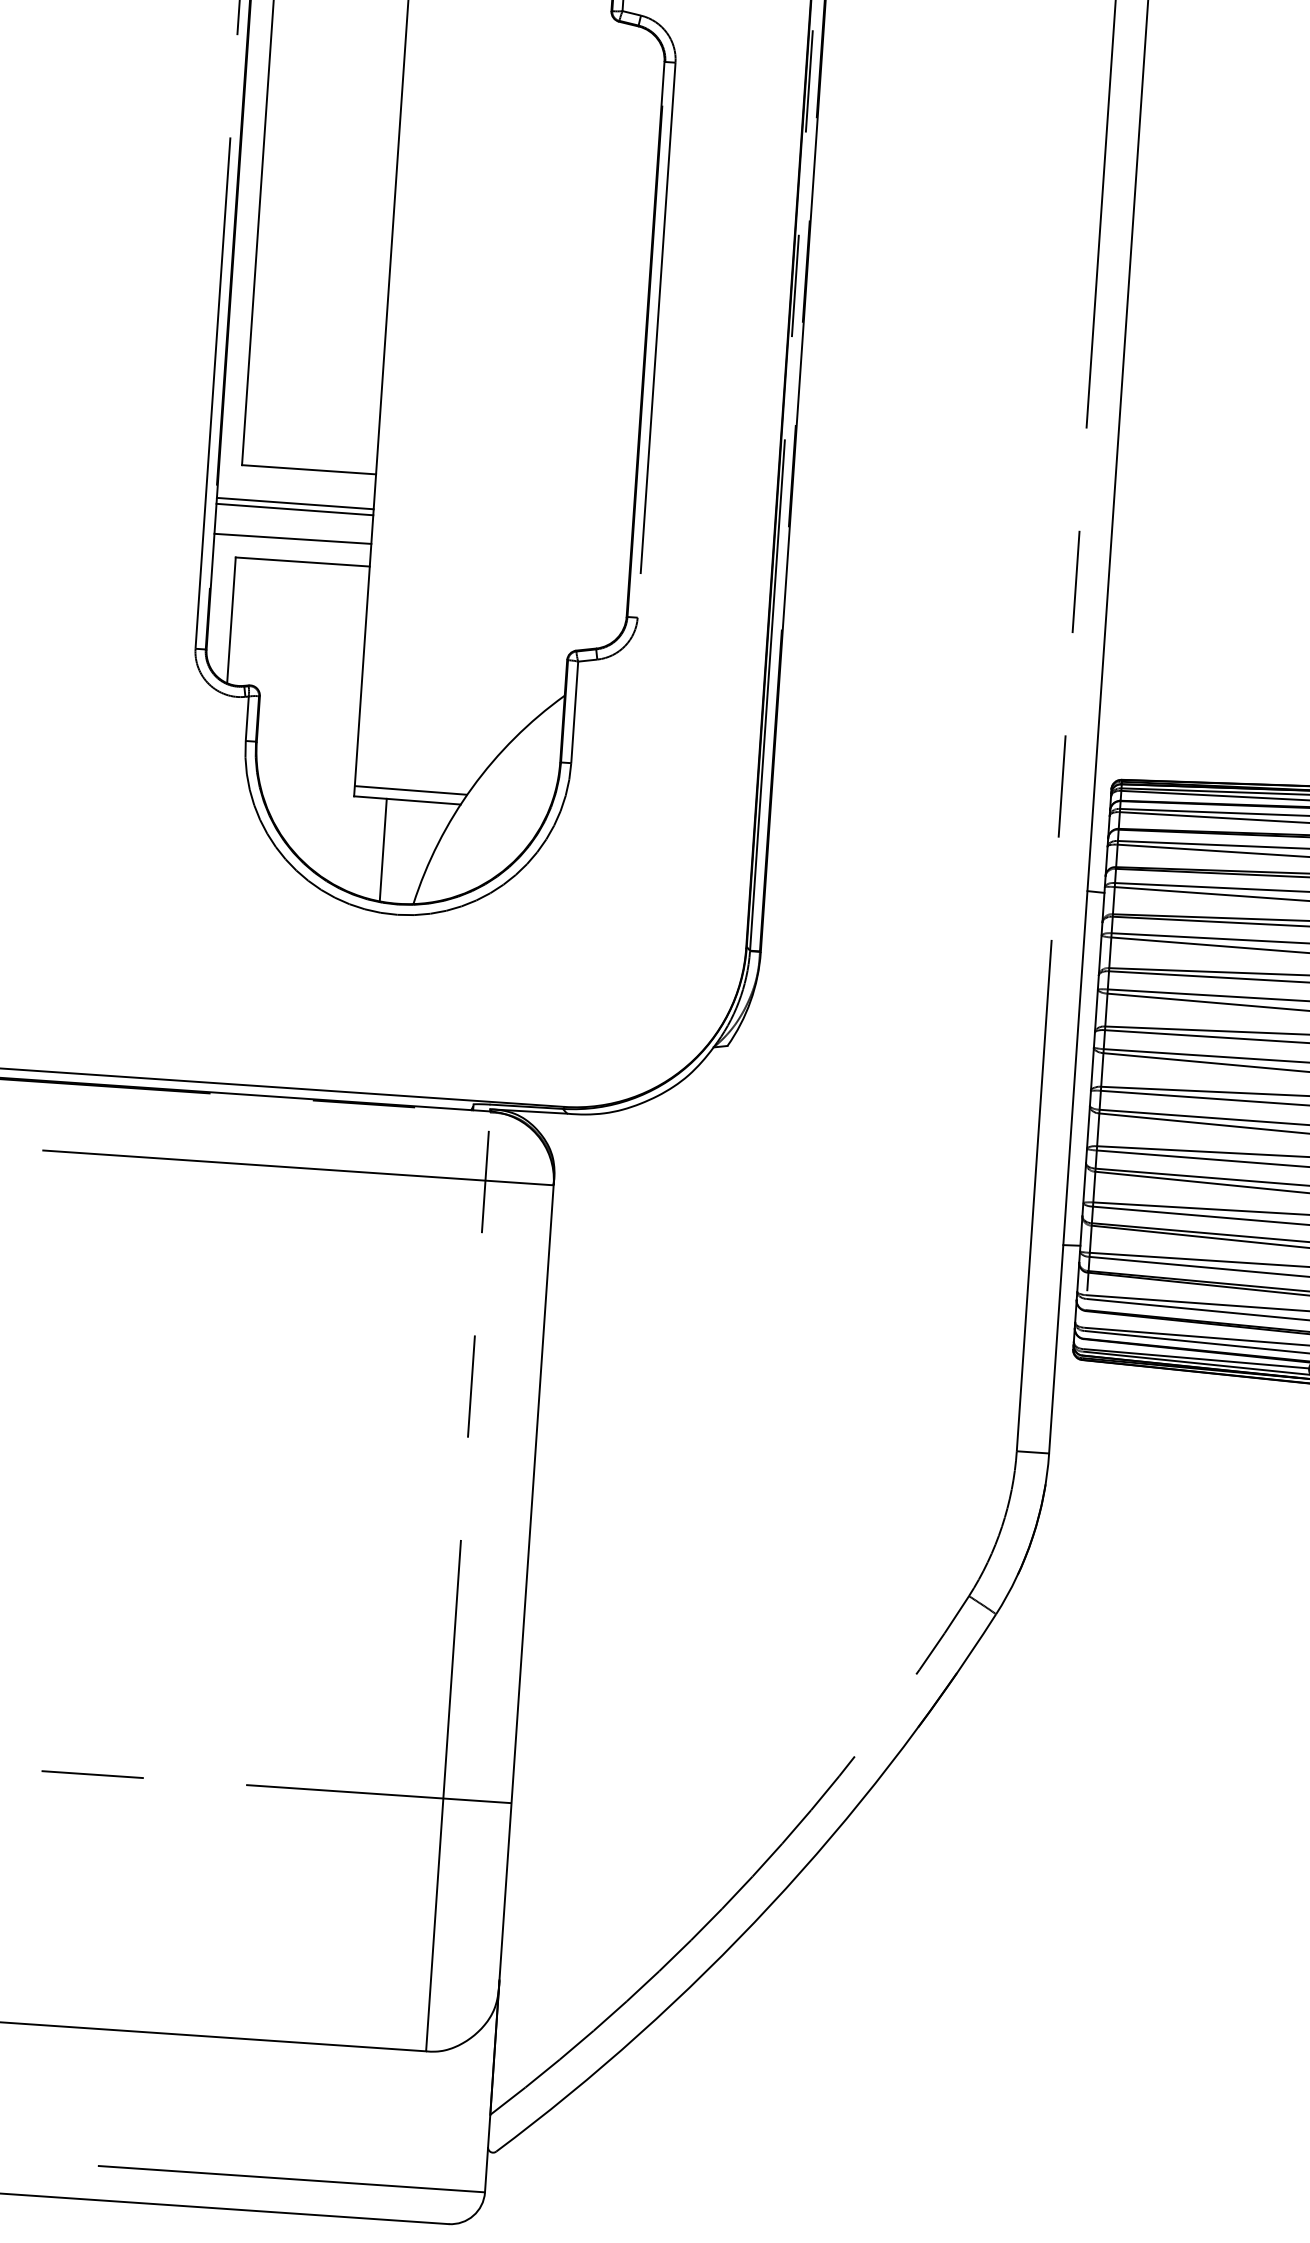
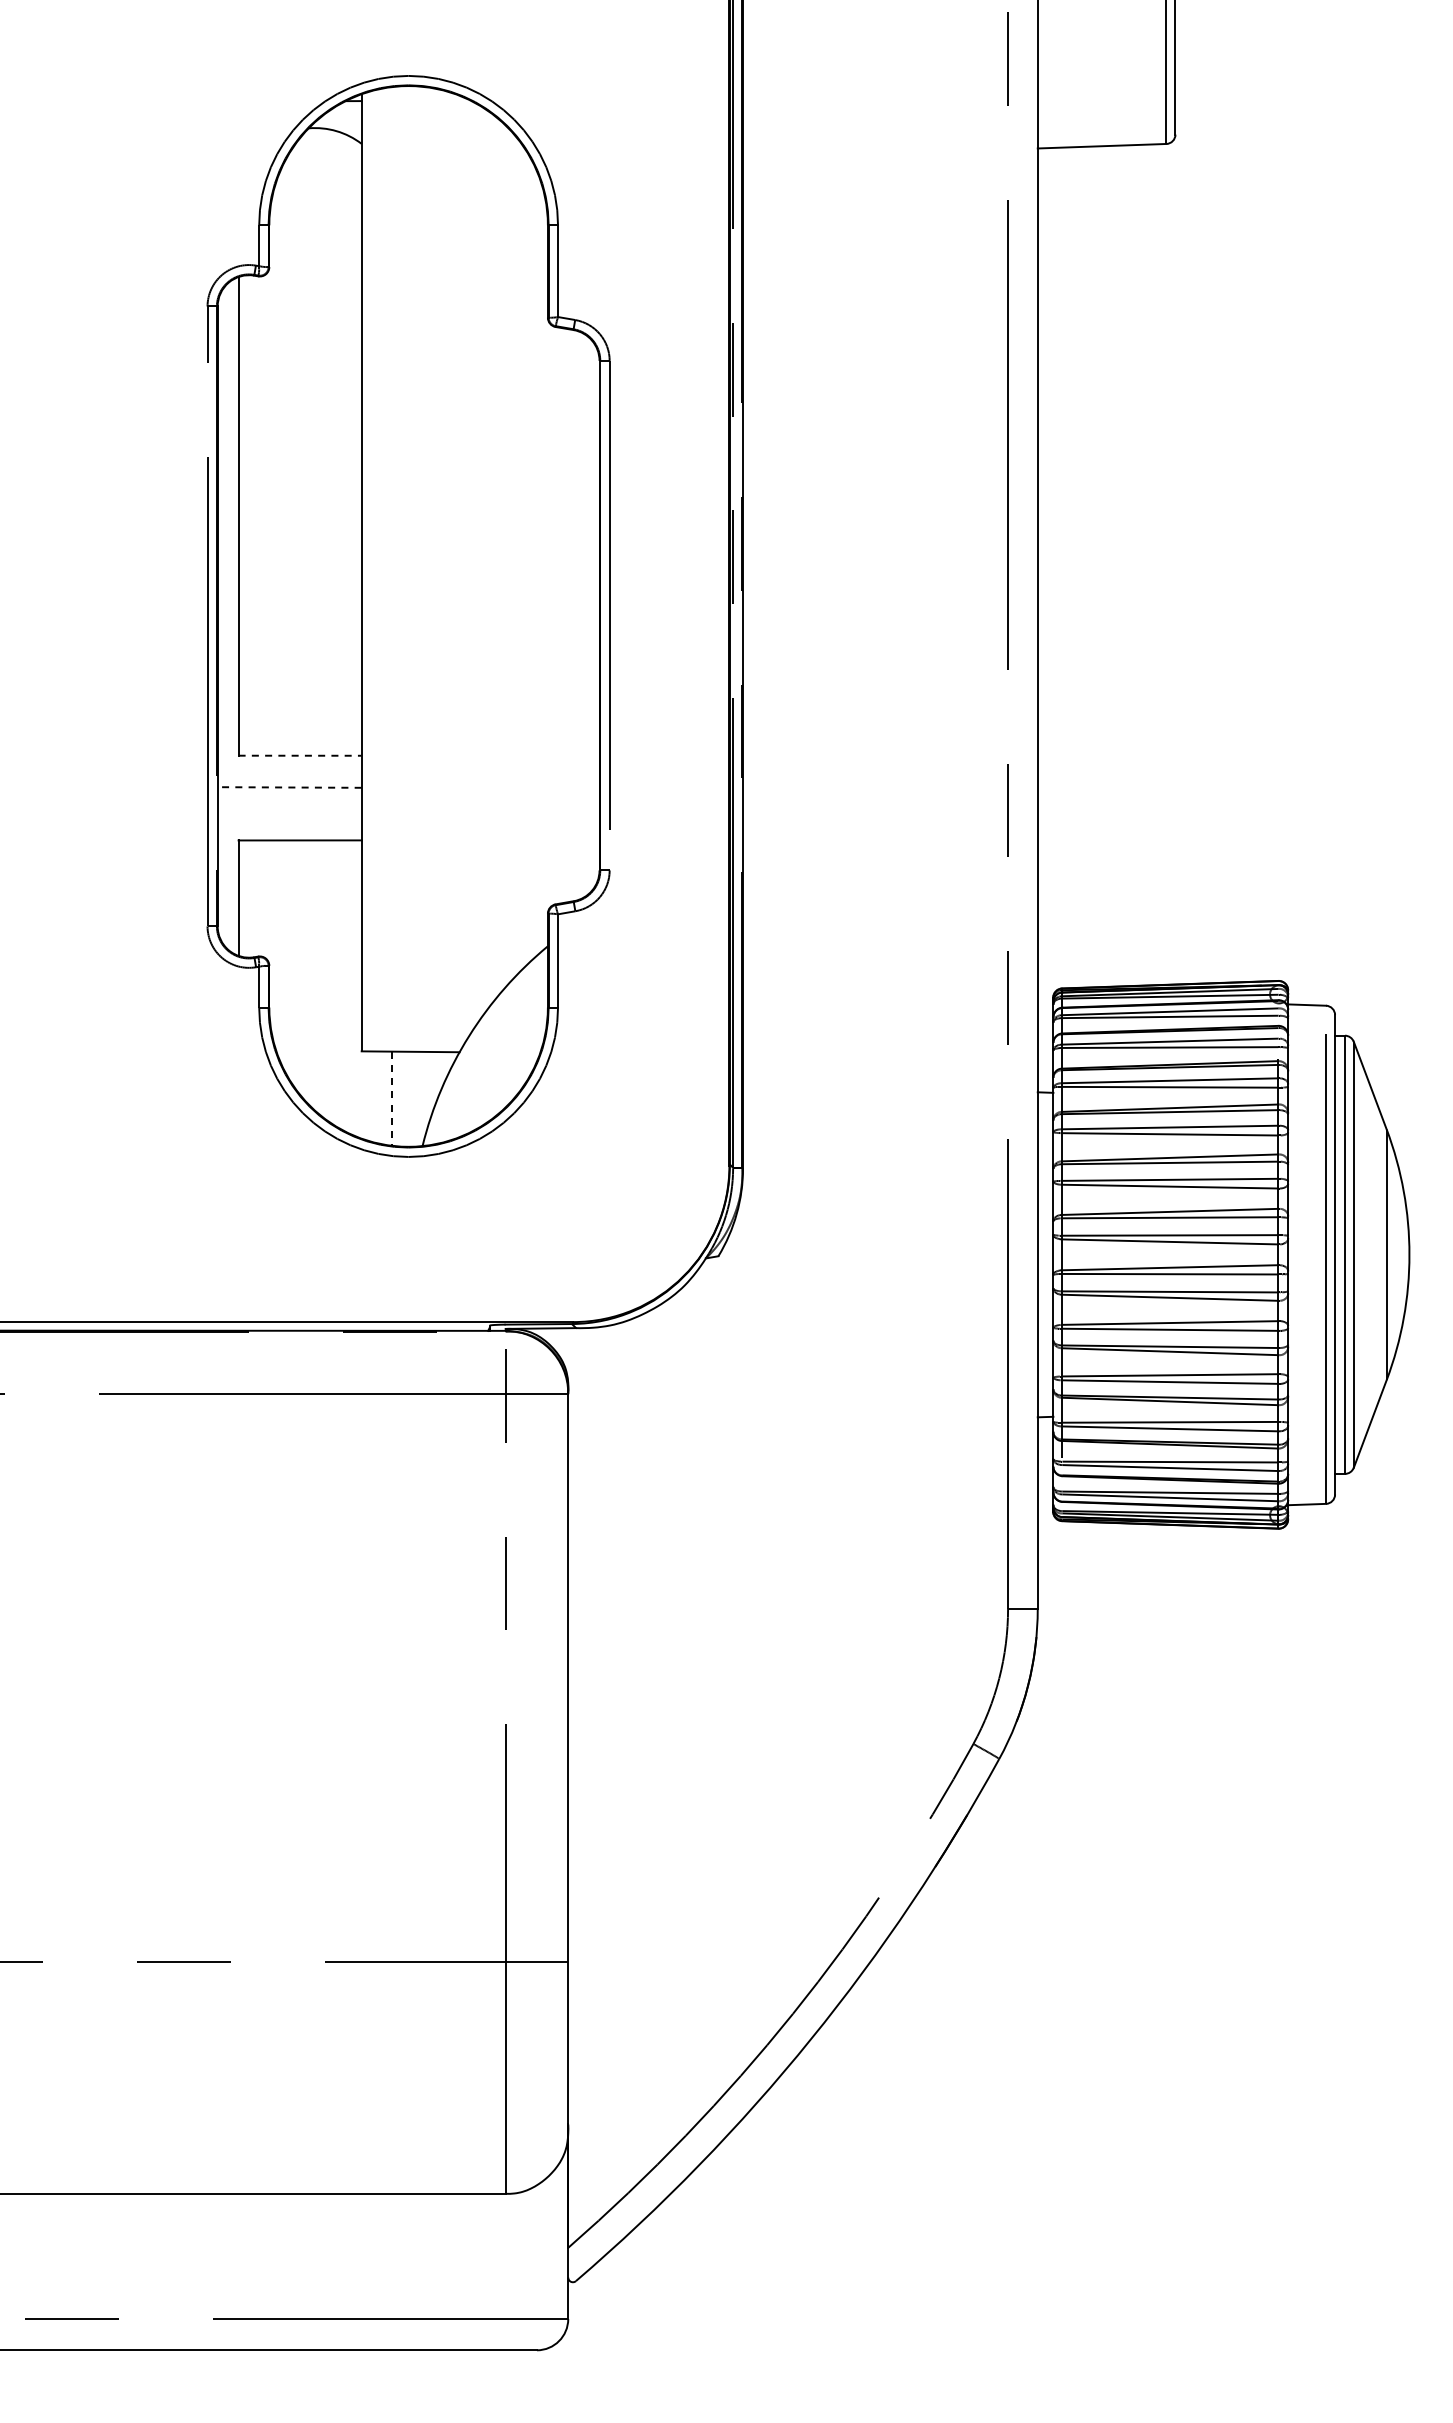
line: (309, 469) -> (300, 755), solid -> dashed
line: (295, 503) -> (289, 787), solid -> dashed
line: (294, 509) -> (289, 792), removed
line: (292, 538) -> (289, 819), removed
line: (411, 789) -> (413, 1041), removed
line: (383, 850) -> (391, 1099), solid -> dashed

